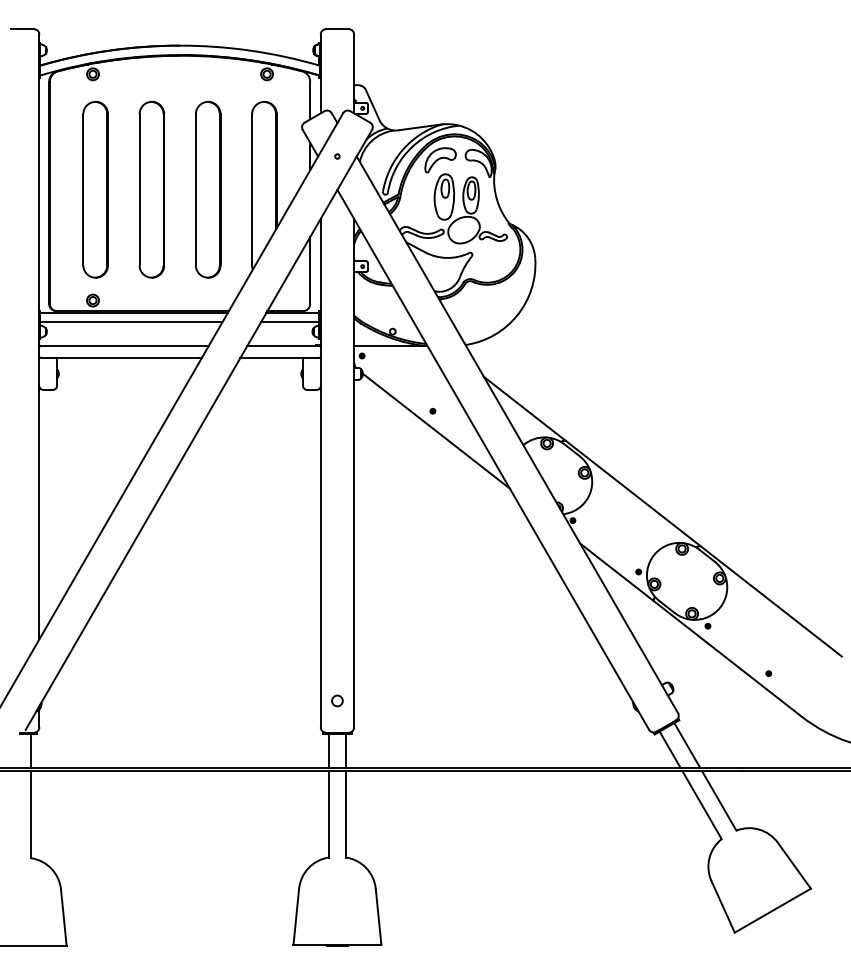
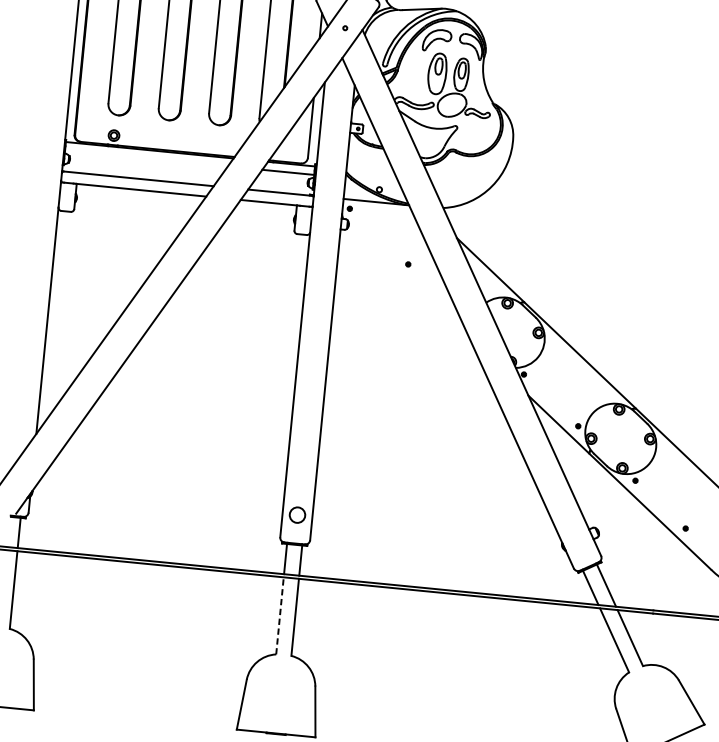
line: (131, 322) -> (146, 158), removed
line: (435, 430) -> (408, 281), removed
circle: (337, 700) -> (297, 514), size x1.6
line: (328, 813) -> (279, 615), solid -> dashed

